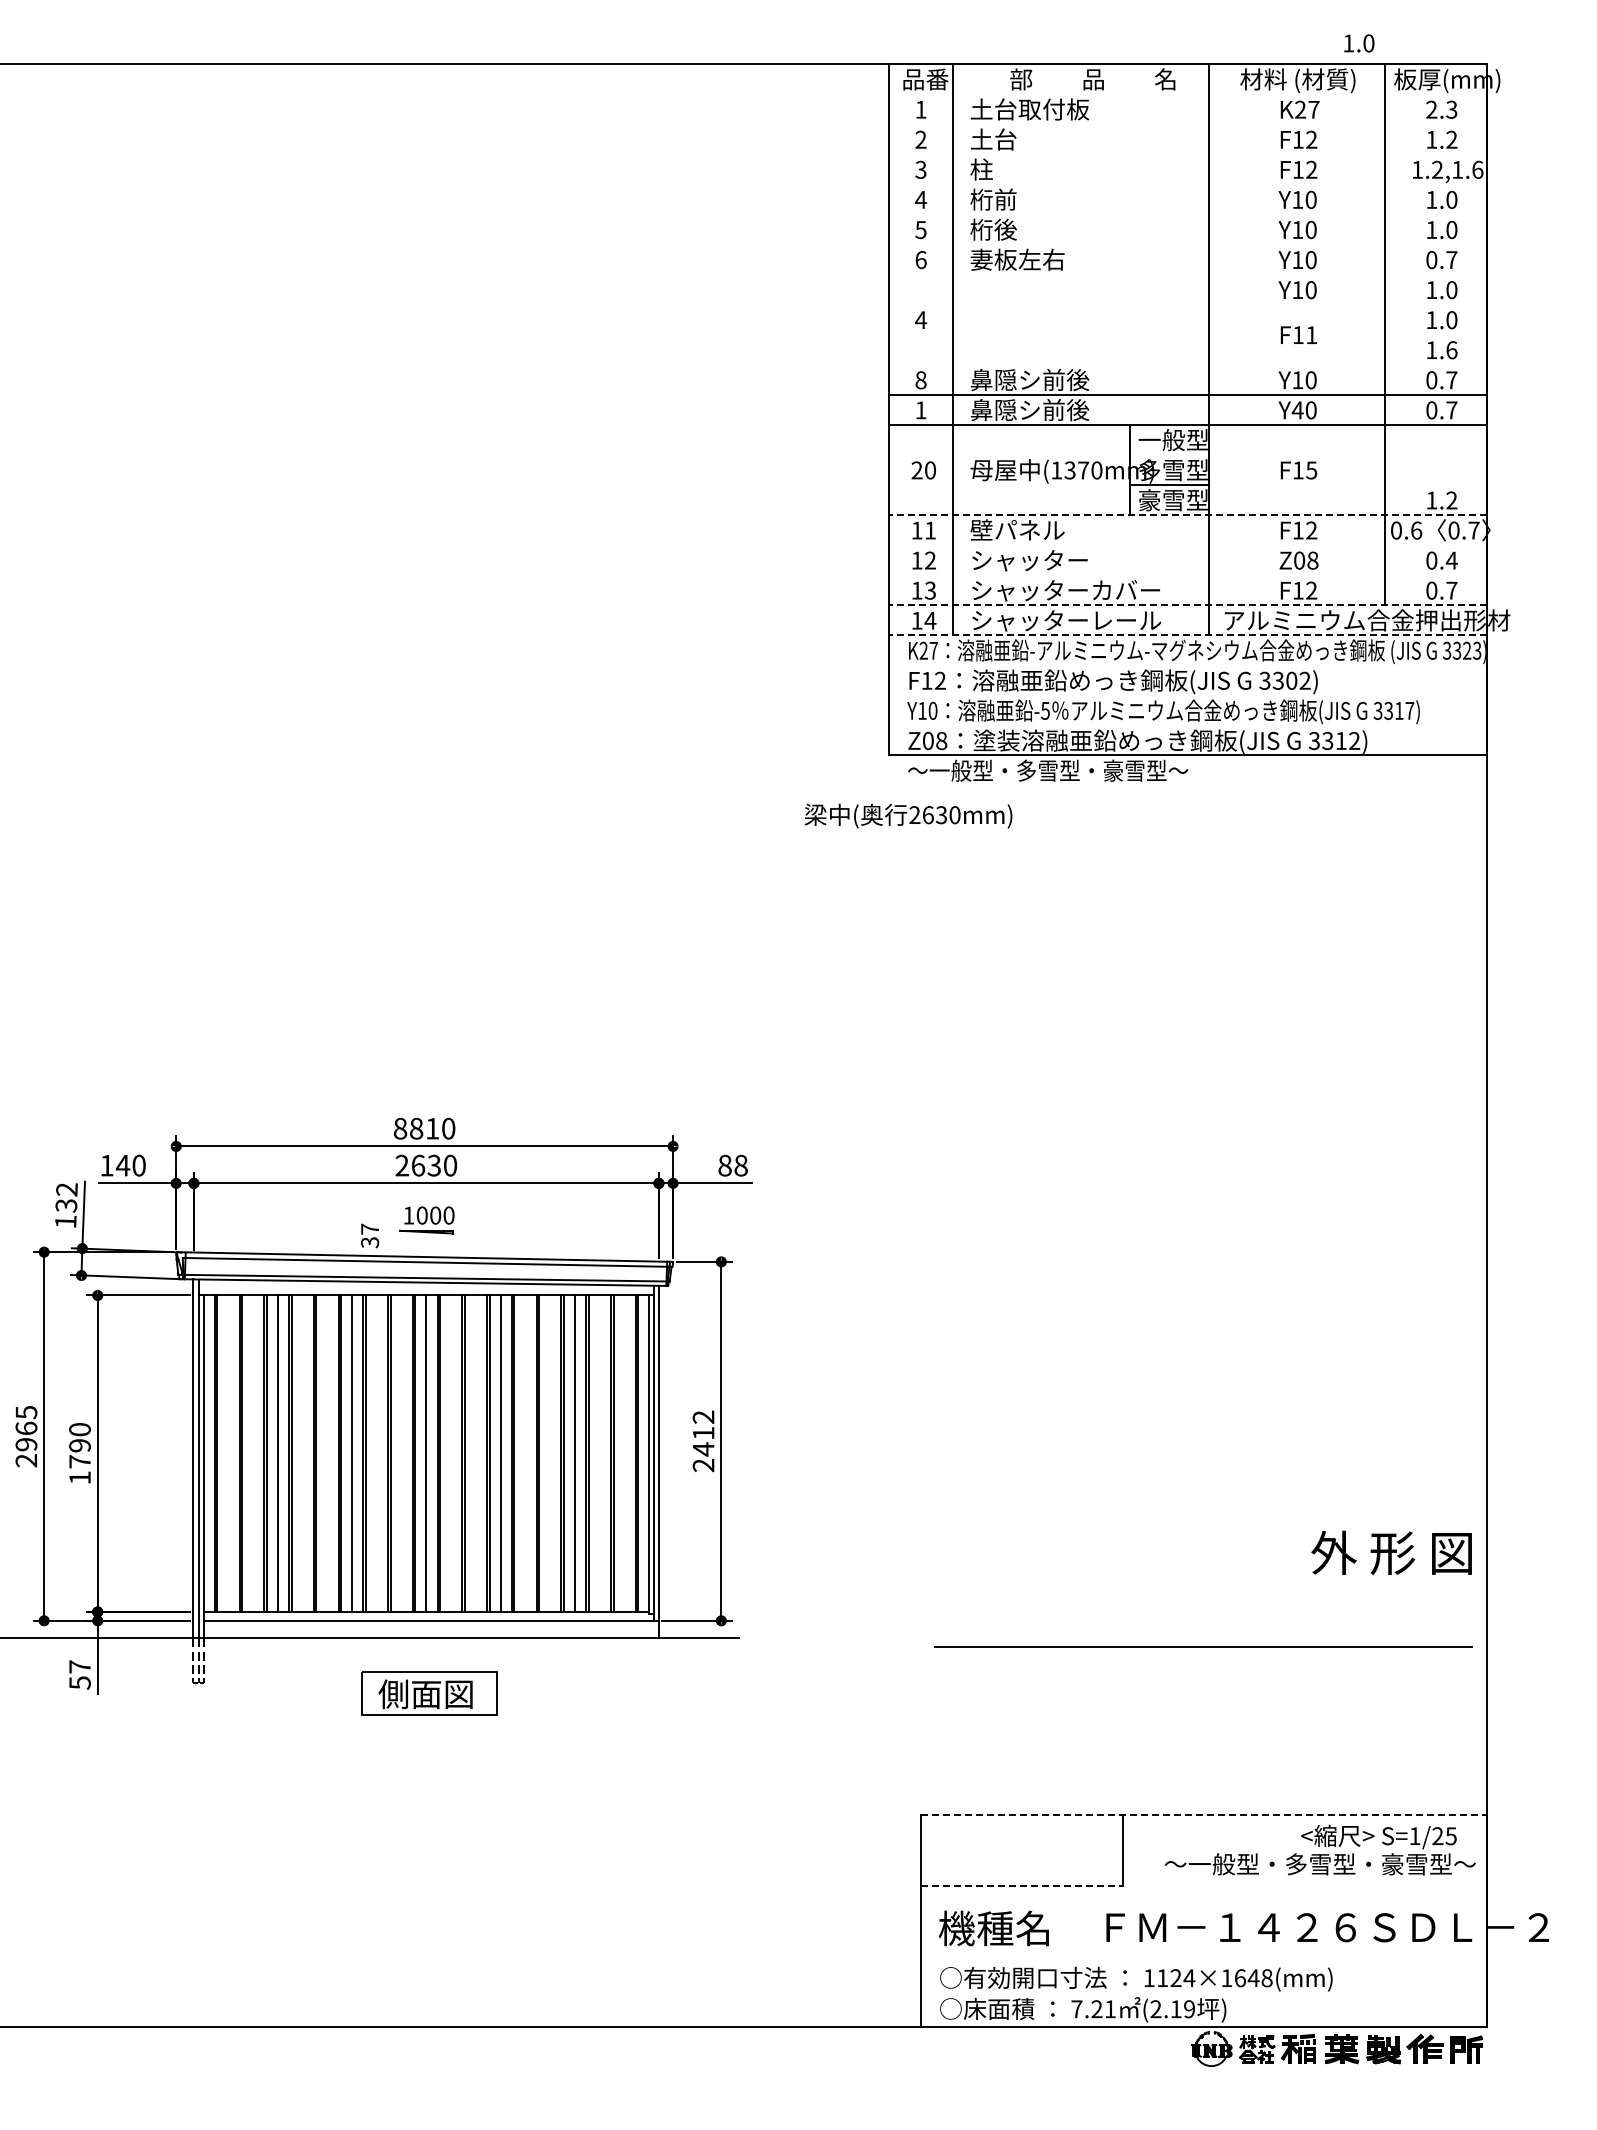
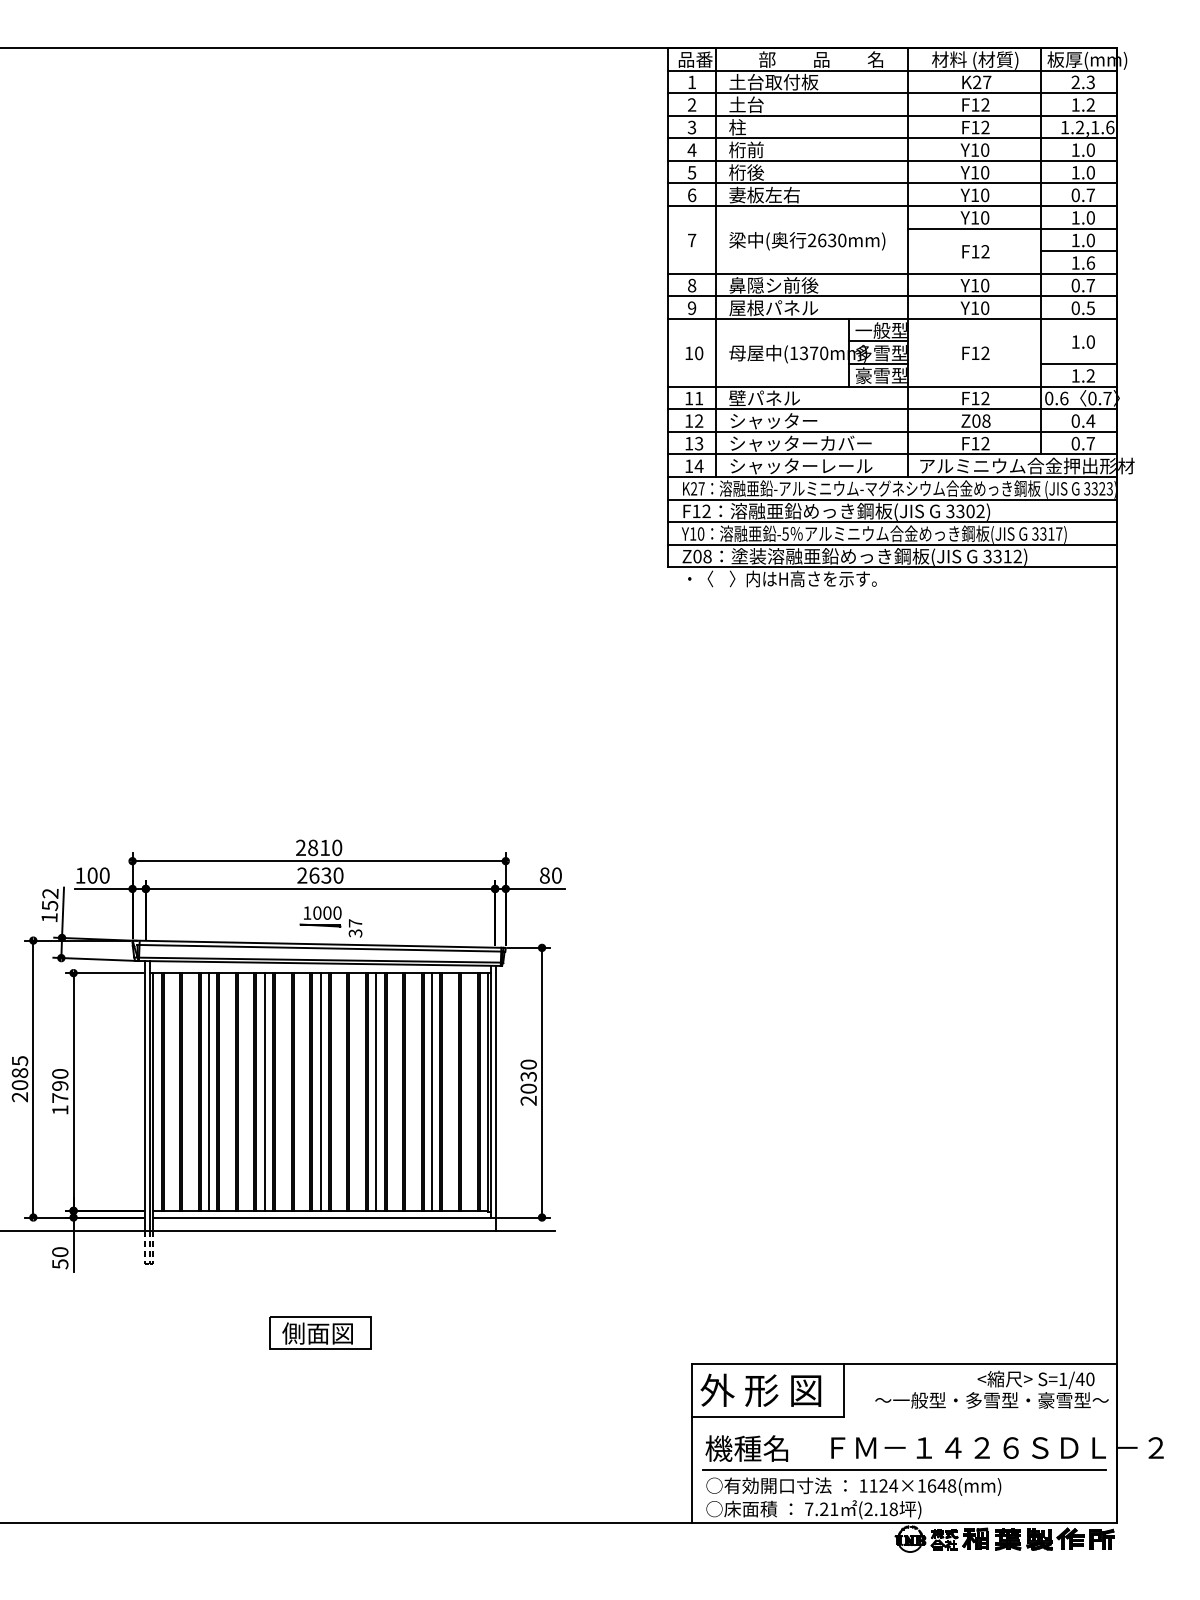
text: (1359, 43) -> (1083, 342), moved
line: (1187, 93) -> (892, 70), added
line: (1187, 124) -> (892, 93), added
line: (1187, 154) -> (892, 116), added
line: (1187, 184) -> (892, 138), added
line: (1187, 214) -> (892, 161), added
line: (1187, 244) -> (892, 183), added
line: (1187, 274) -> (892, 206), added
line: (1347, 304) -> (1012, 228), added
text: (921, 319) -> (692, 239), 4 -> 7
text: (1311, 334) -> (985, 251), F11 -> F12
line: (1435, 334) -> (1078, 251), added
line: (1187, 364) -> (892, 273), added
text: (920, 410) -> (691, 308), 1 -> 9
text: (1029, 410) -> (773, 308), 鼻隠シ前後 -> 屋根パネル
text: (1297, 410) -> (974, 308), Y40 -> Y10
text: (1451, 410) -> (1090, 308), 0.7 -> 0.5
line: (1168, 454) -> (877, 341), added
text: (916, 470) -> (688, 353), 20 -> 10
text: (1311, 470) -> (985, 353), F15 -> F12
line: (1435, 484) -> (1078, 363), added
line: (1187, 514) -> (892, 386), dashed -> solid
line: (1187, 544) -> (892, 409), added
line: (1187, 574) -> (892, 431), added
line: (1187, 604) -> (892, 454), dashed -> solid
line: (1187, 634) -> (892, 476), dashed -> solid
line: (1187, 665) -> (892, 499), added
line: (1187, 695) -> (892, 522), added
line: (1187, 725) -> (892, 544), added
text: (1048, 770) -> (787, 578), ～一般型・多雪型・豪雪型～ -> ・〈    〉内はH高さを示す。
text: (908, 815) -> (807, 240), moved
text: (400, 1128) -> (301, 847), 8810 -> 2810
text: (122, 1165) -> (92, 875), 140 -> 100
text: (740, 1165) -> (556, 875), 88 -> 80
text: (65, 1205) -> (49, 905), 132 -> 152
text: (370, 1235) -> (355, 928), moved
text: (703, 1433) -> (528, 1076), 2412 -> 2030
text: (26, 1436) -> (20, 1079), 2965 -> 2085
text: (1391, 1552) -> (760, 1390), moved
line: (1203, 1646) -> (904, 1469), moved
text: (79, 1666) -> (59, 1251), 57 -> 50
part: (429, 1693) -> (320, 1332), moved
line: (1203, 1815) -> (904, 1363), dashed -> solid
text: (1443, 1836) -> (1084, 1379), S=1/25 -> S=1/40
line: (1022, 1886) -> (768, 1417), dashed -> solid
text: (1189, 2009) -> (893, 1509), (2.19 -> (2.18

